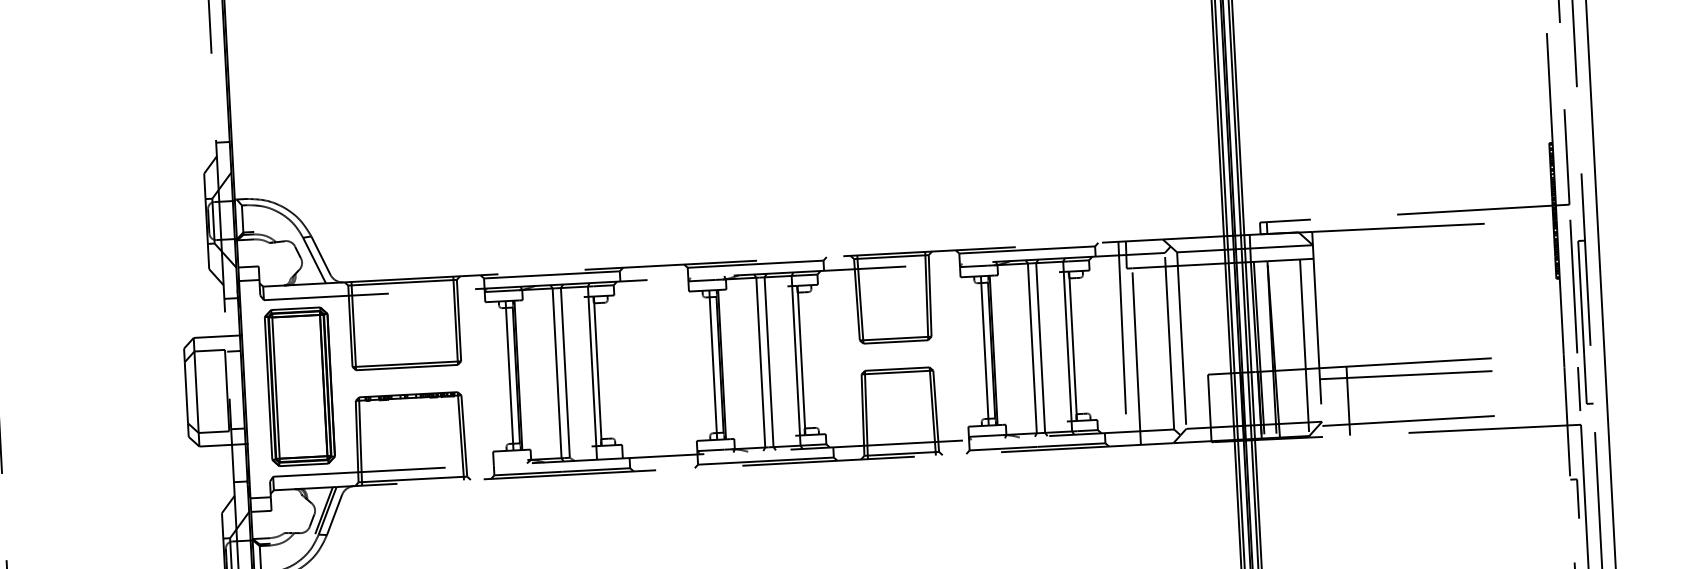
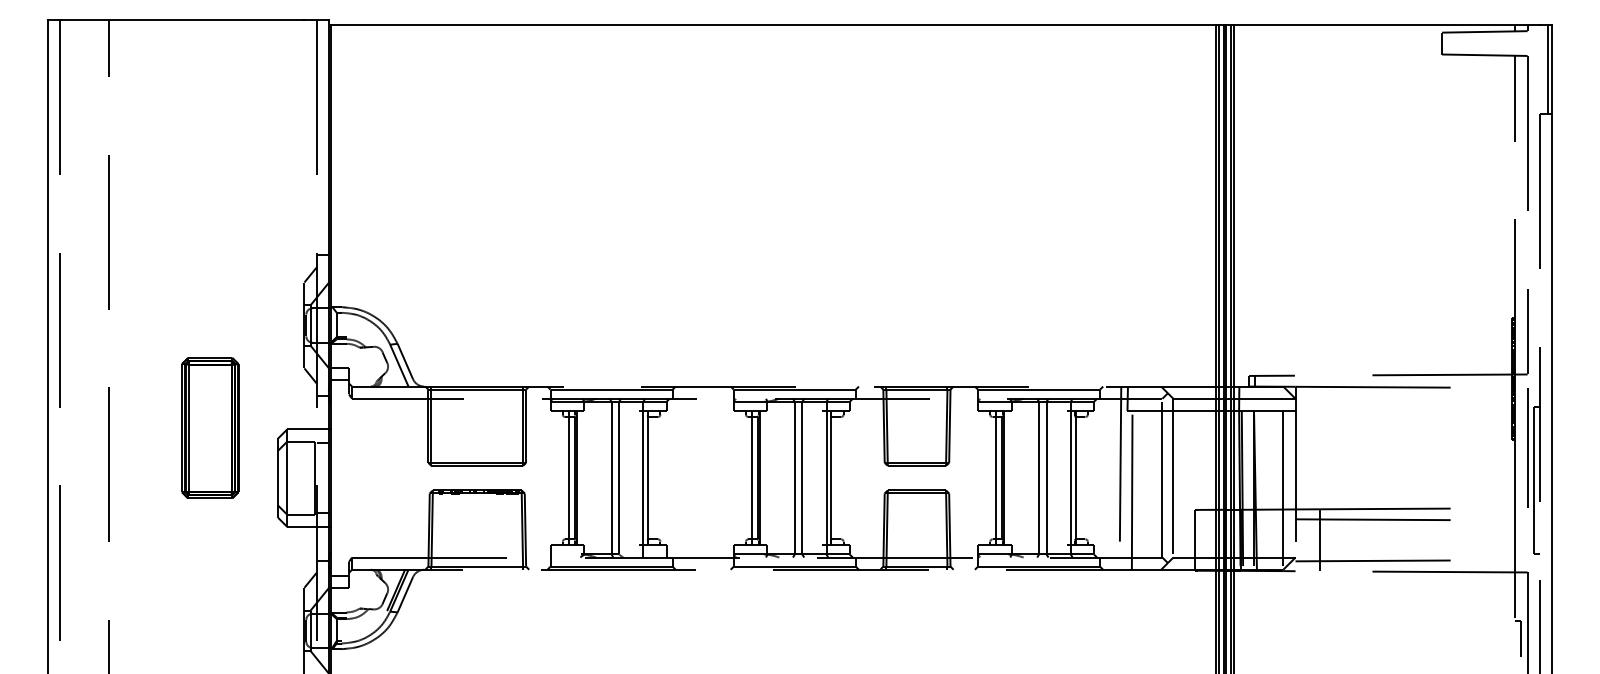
part: (300, 386) -> (210, 427), moved
line: (1579, 389) -> (1527, 540), removed

